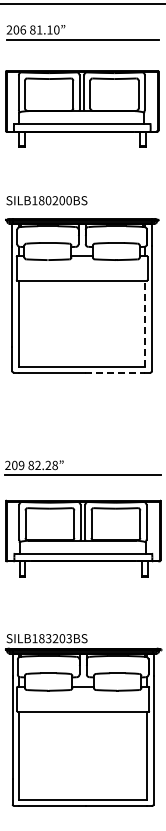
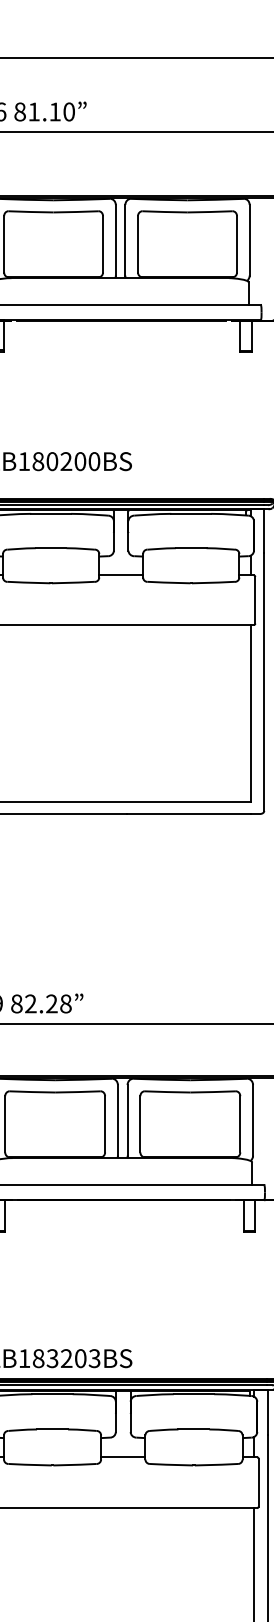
line: (145, 323) -> (250, 713), dashed -> solid
line: (115, 372) -> (189, 813), dashed -> solid

